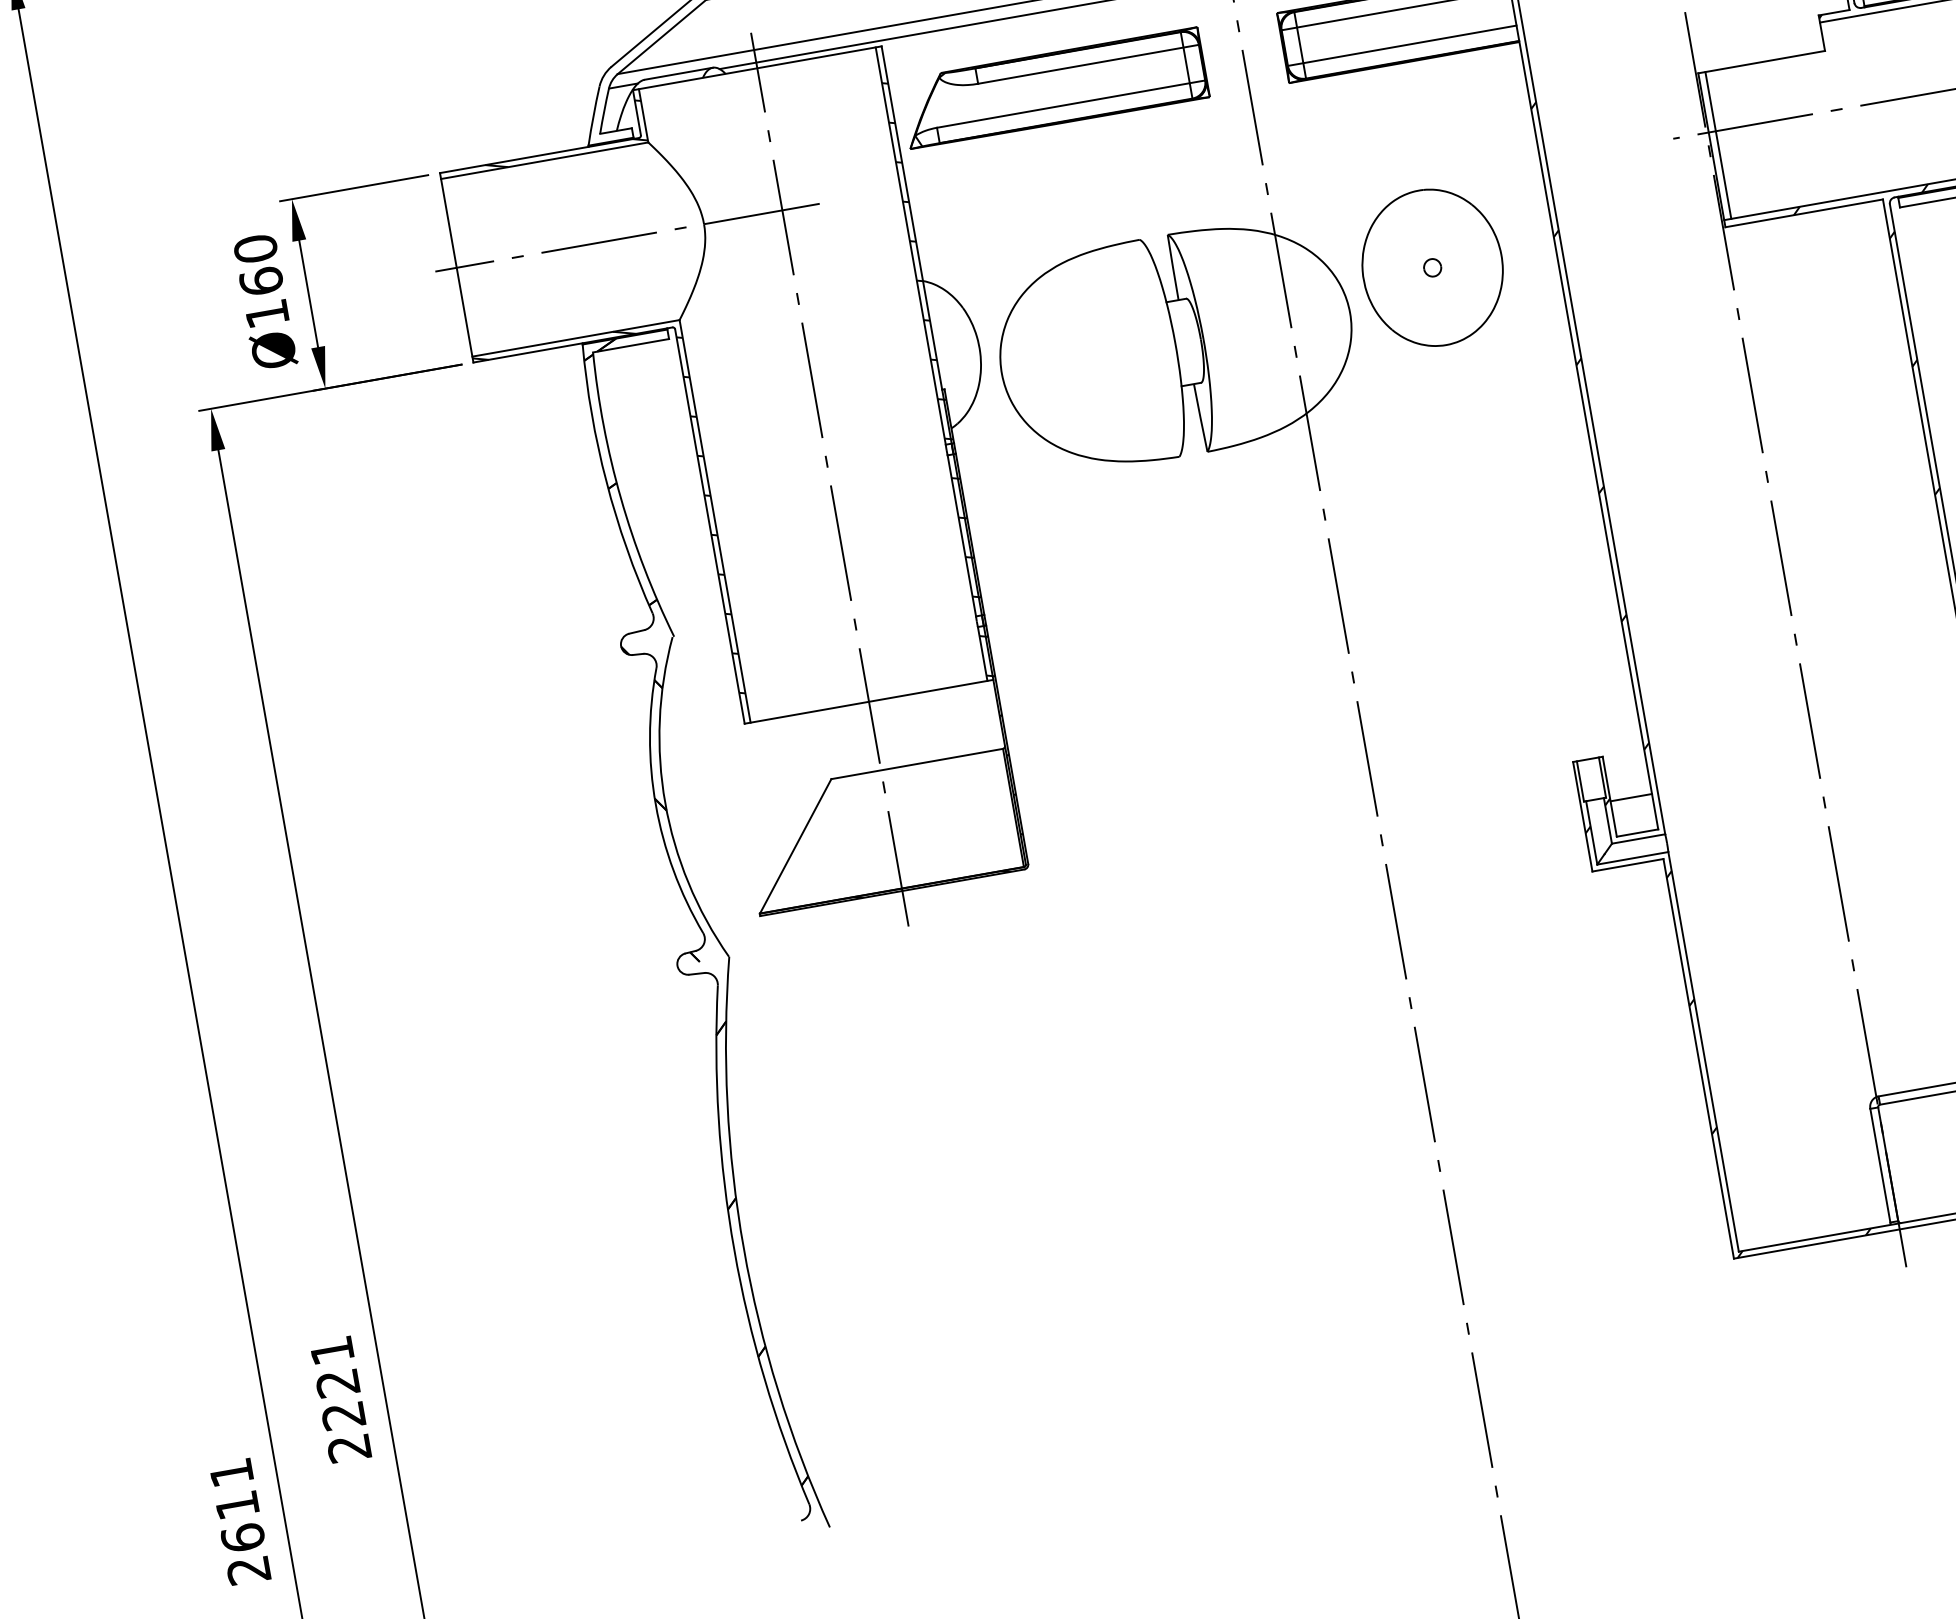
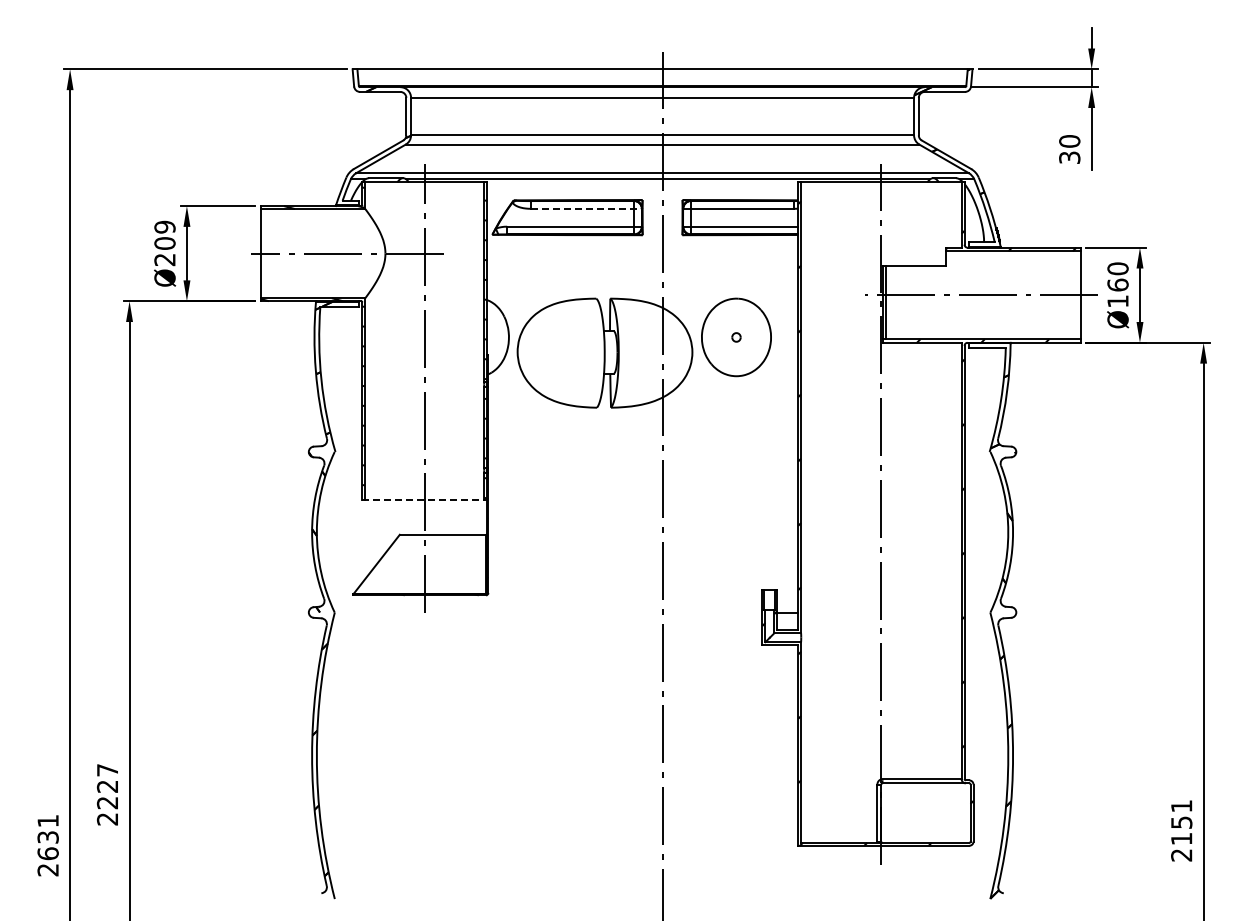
line: (1088, 63) -> (586, 208), solid -> dashed
text: (260, 281) -> (164, 243), Ø160 -> Ø209
line: (870, 701) -> (425, 500), solid -> dashed
text: (331, 1351) -> (107, 770), 2221 -> 2227
text: (236, 1505) -> (47, 837), 2611 -> 2631

